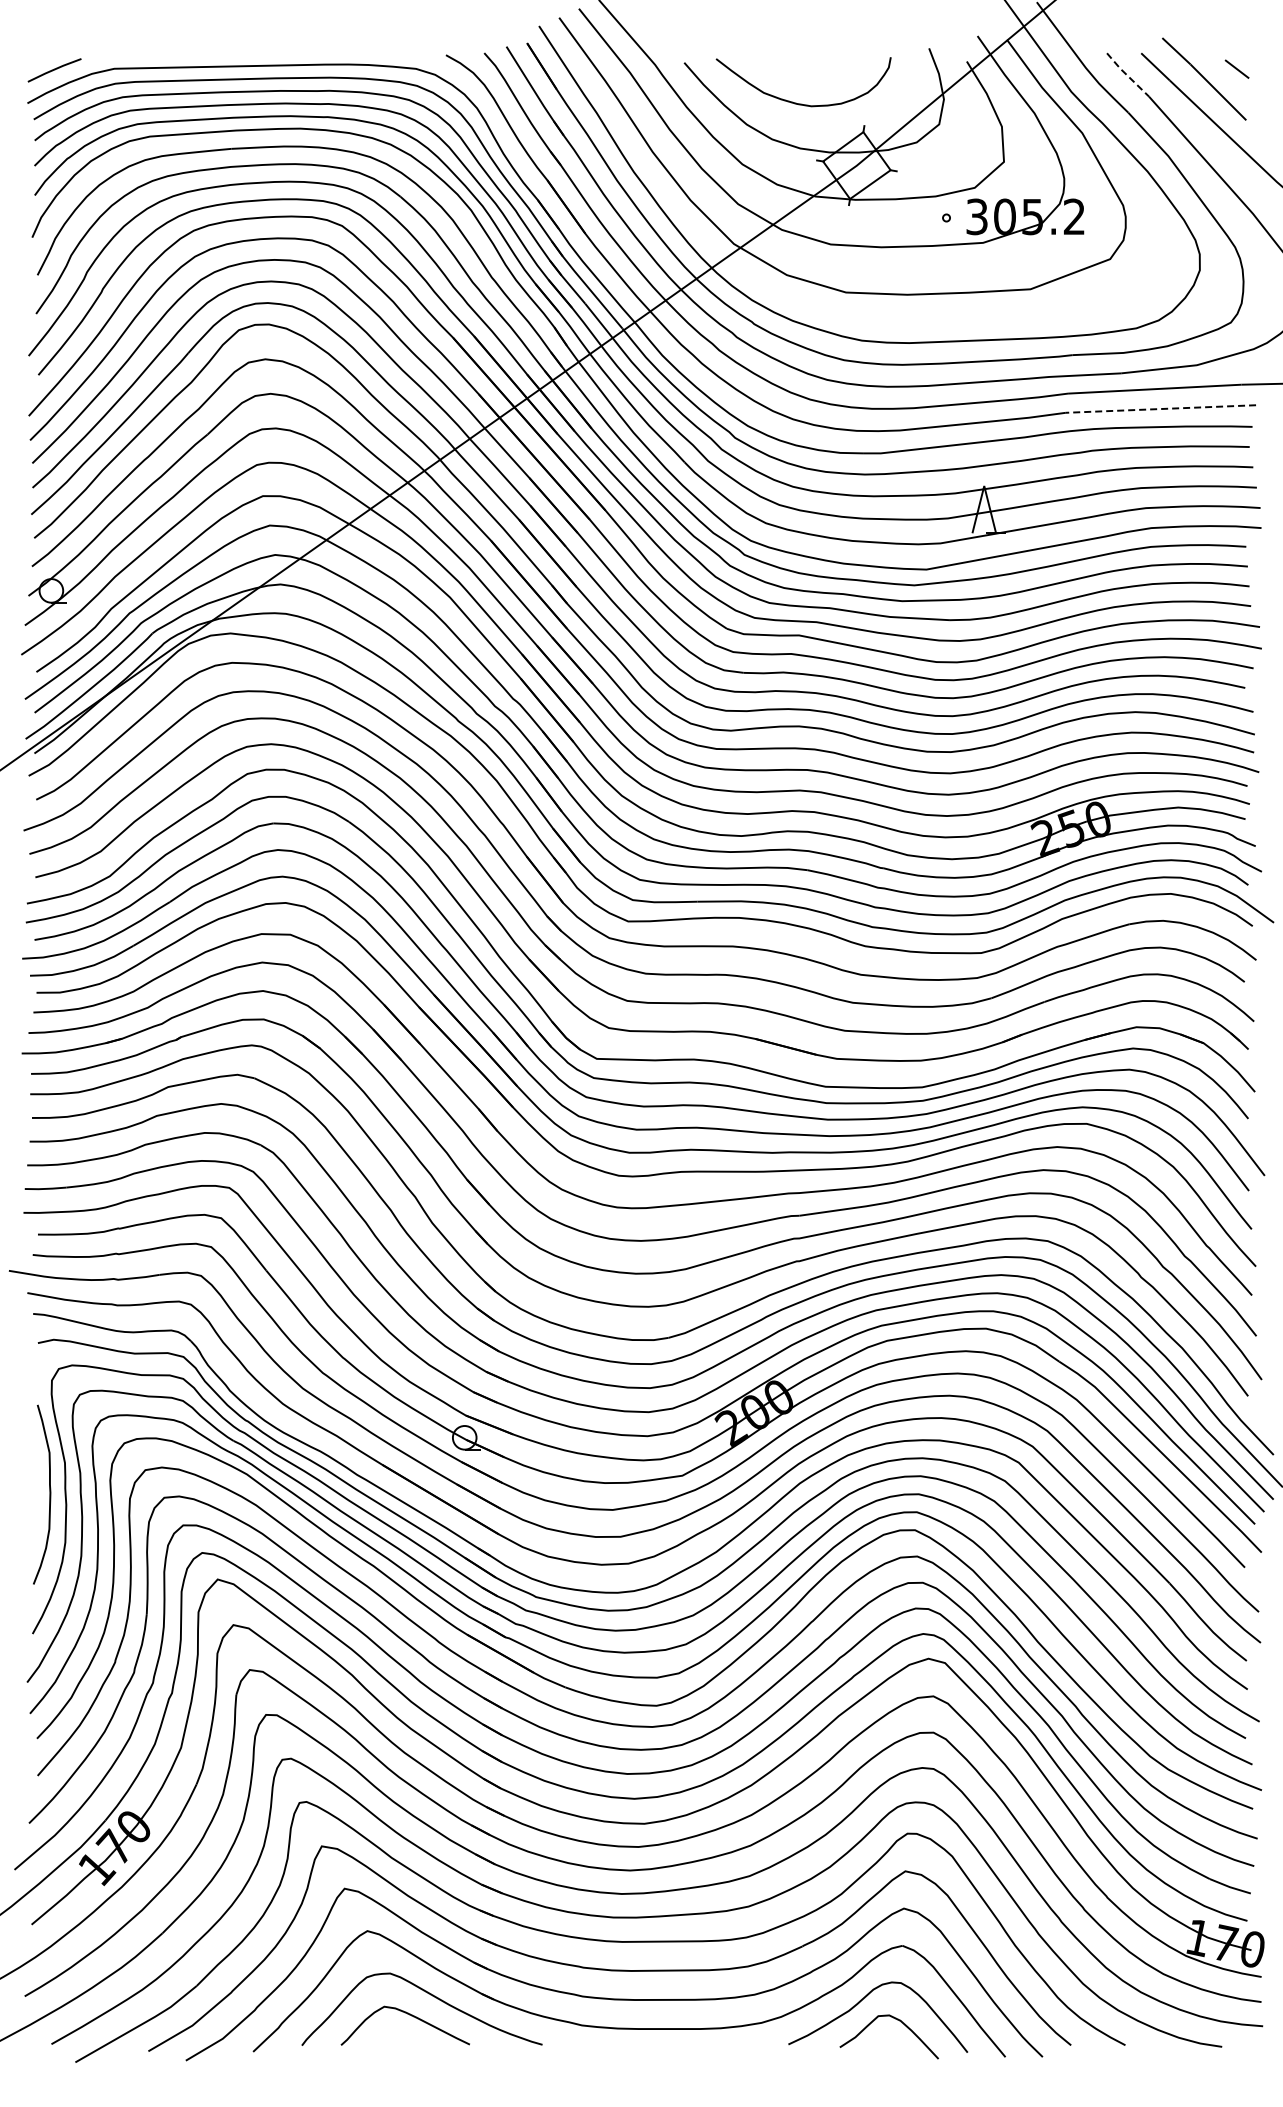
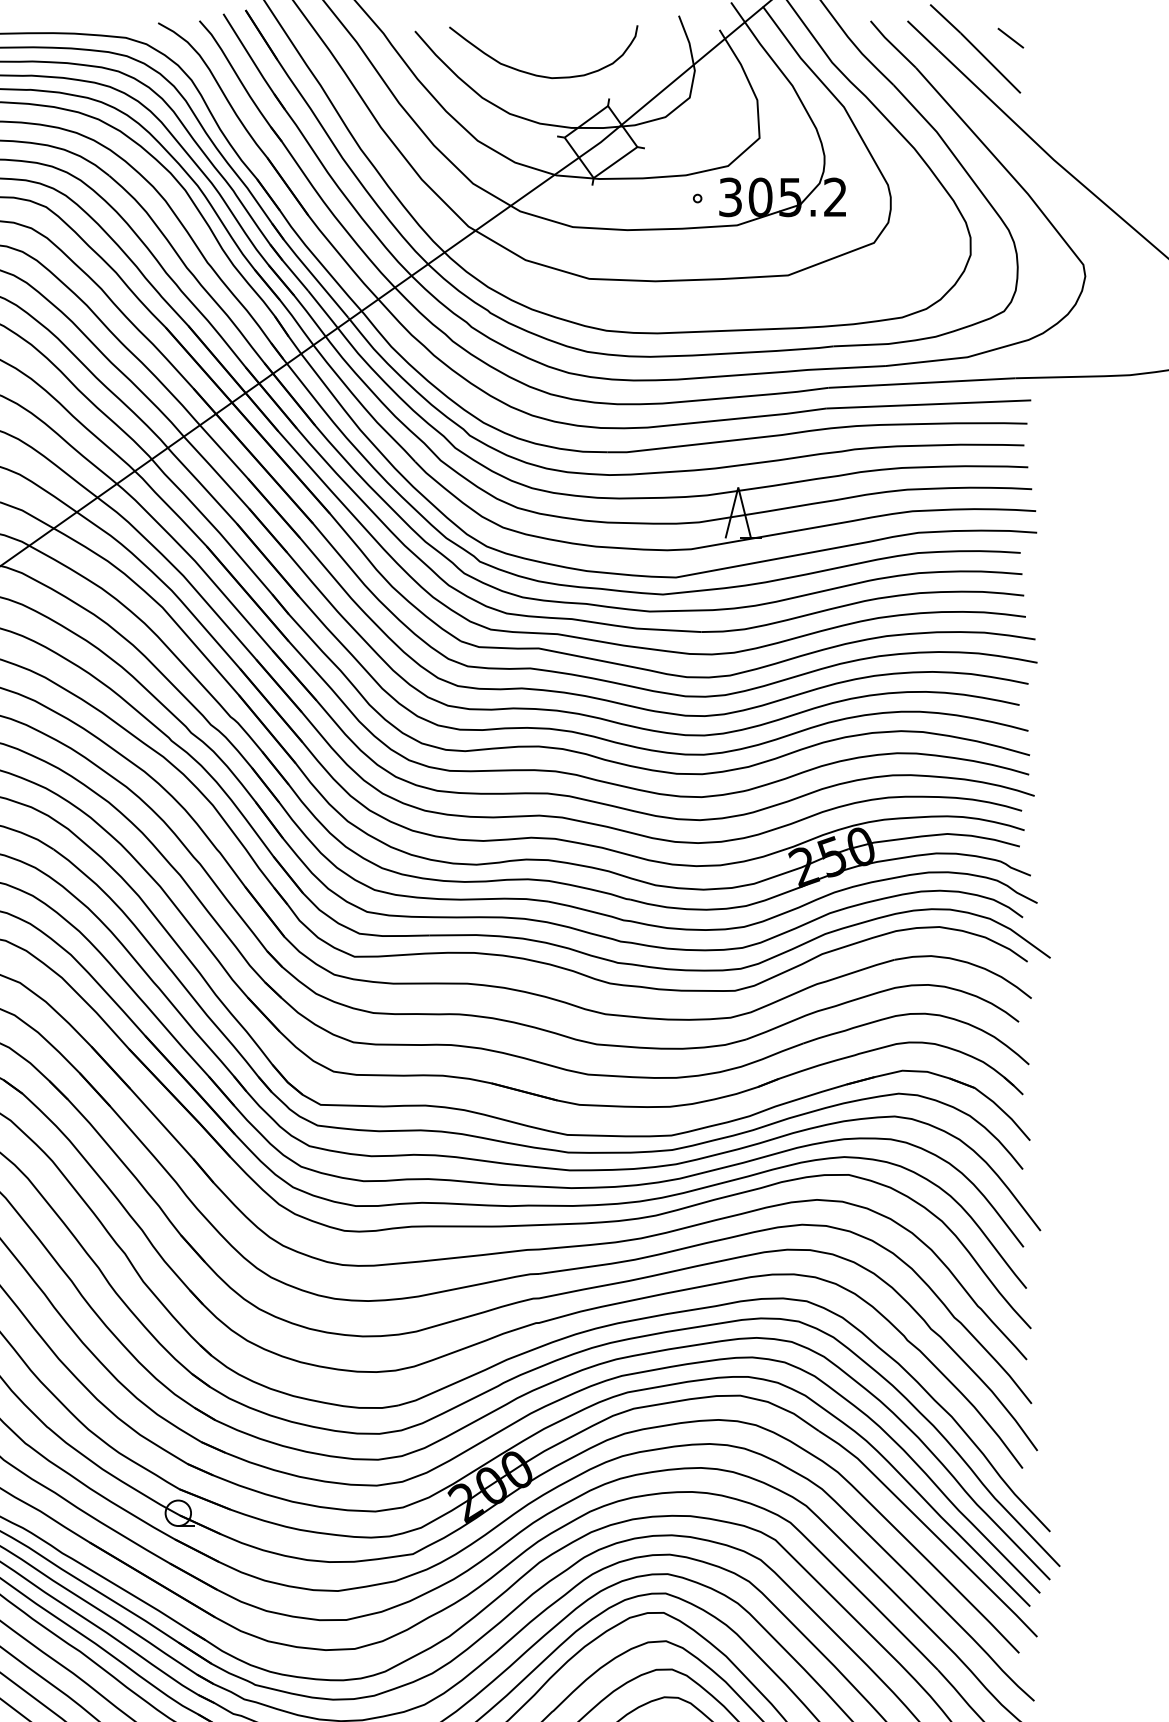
line: (1127, 75) -> (892, 44), dashed -> solid
line: (1160, 409) -> (928, 404), dashed -> solid

